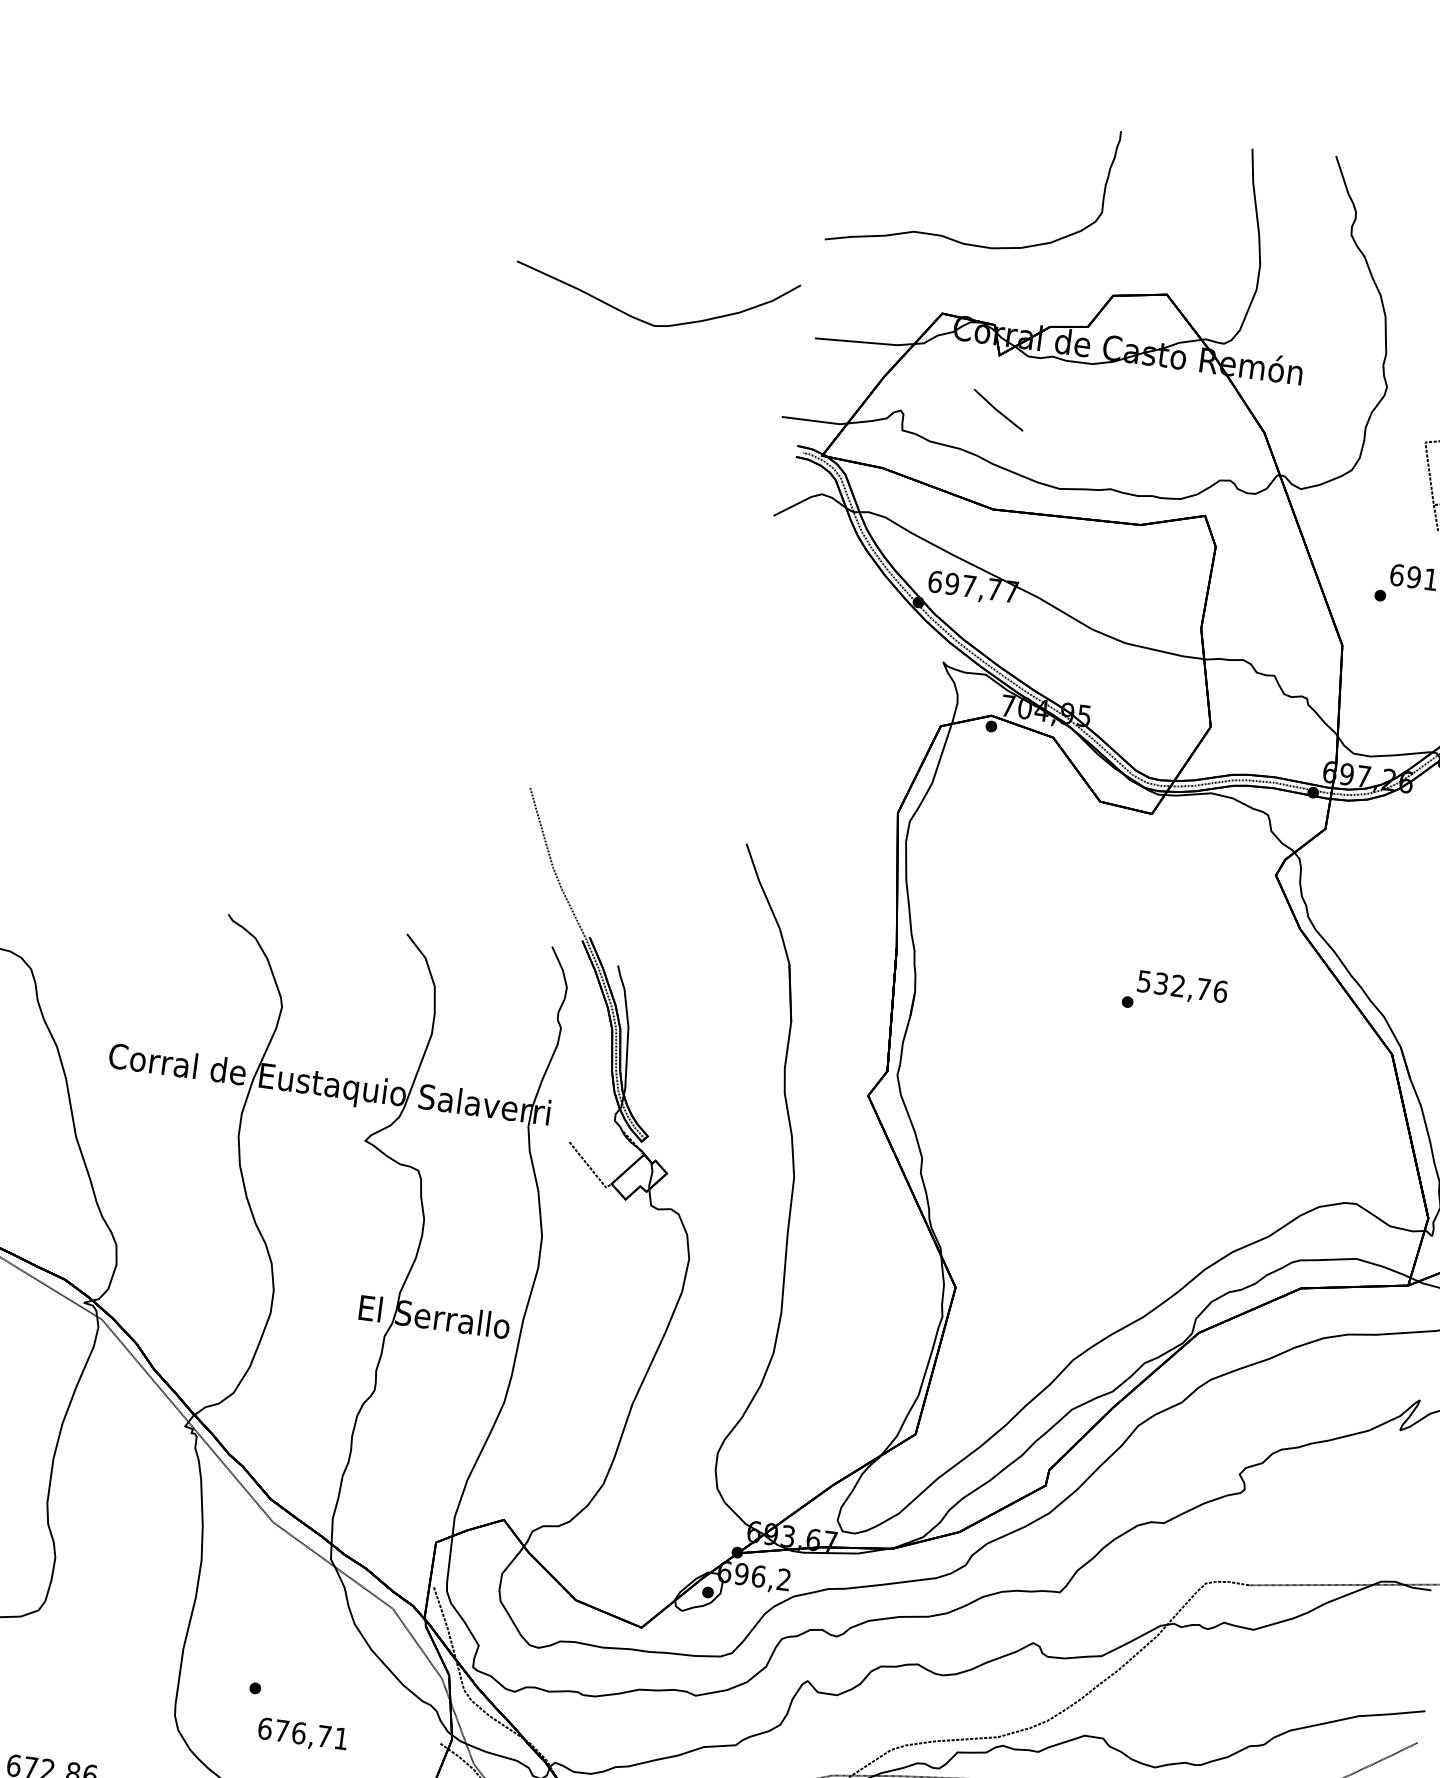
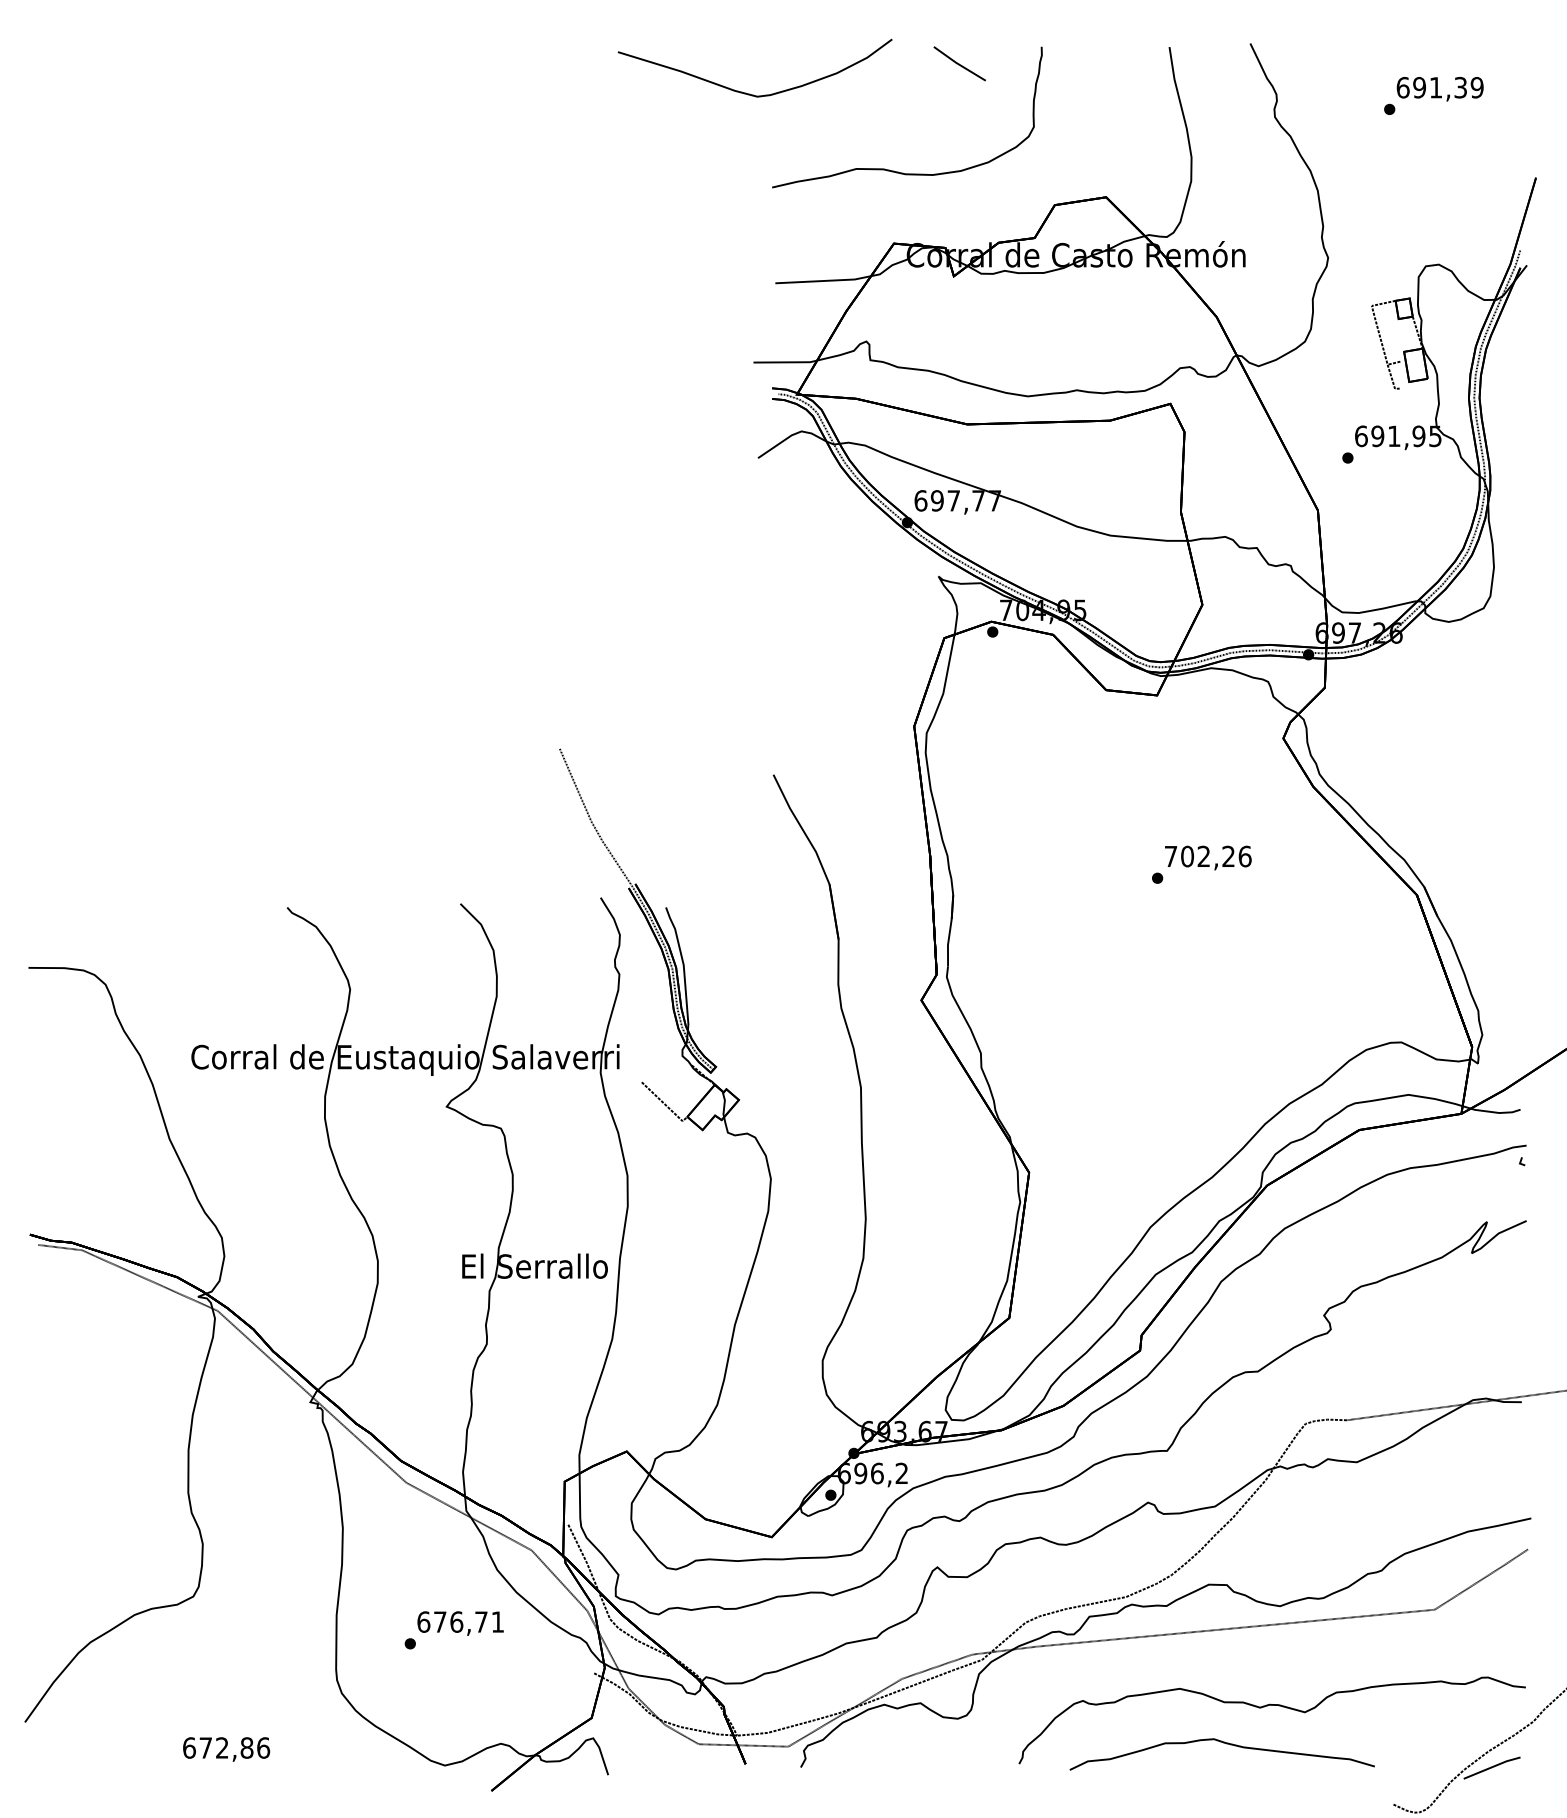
part: (643, 320) -> (746, 92), moved
line: (998, 409) -> (959, 63), moved
text: (1173, 985) -> (1199, 856), 532,76 -> 702,26
text: (302, 1735) -> (460, 1623), moved

